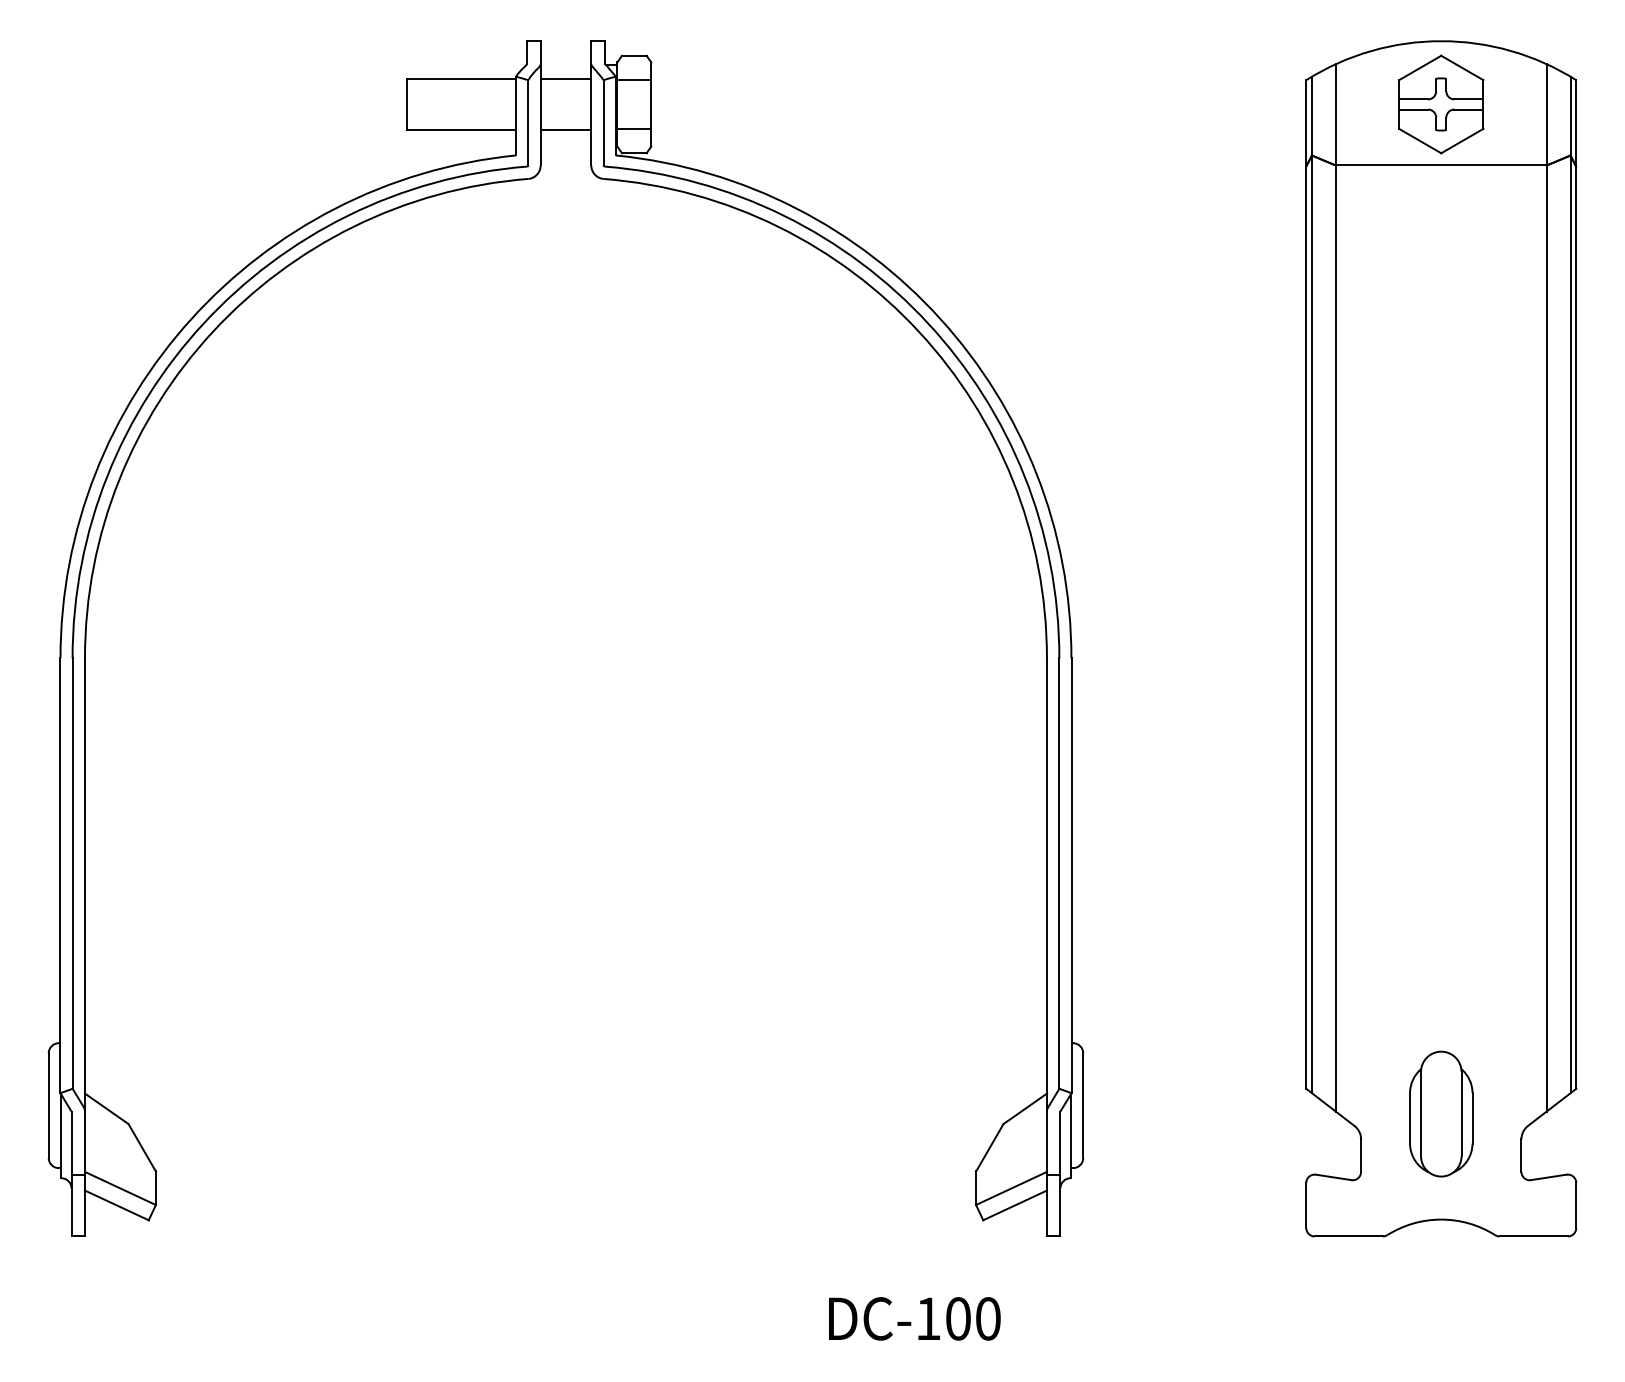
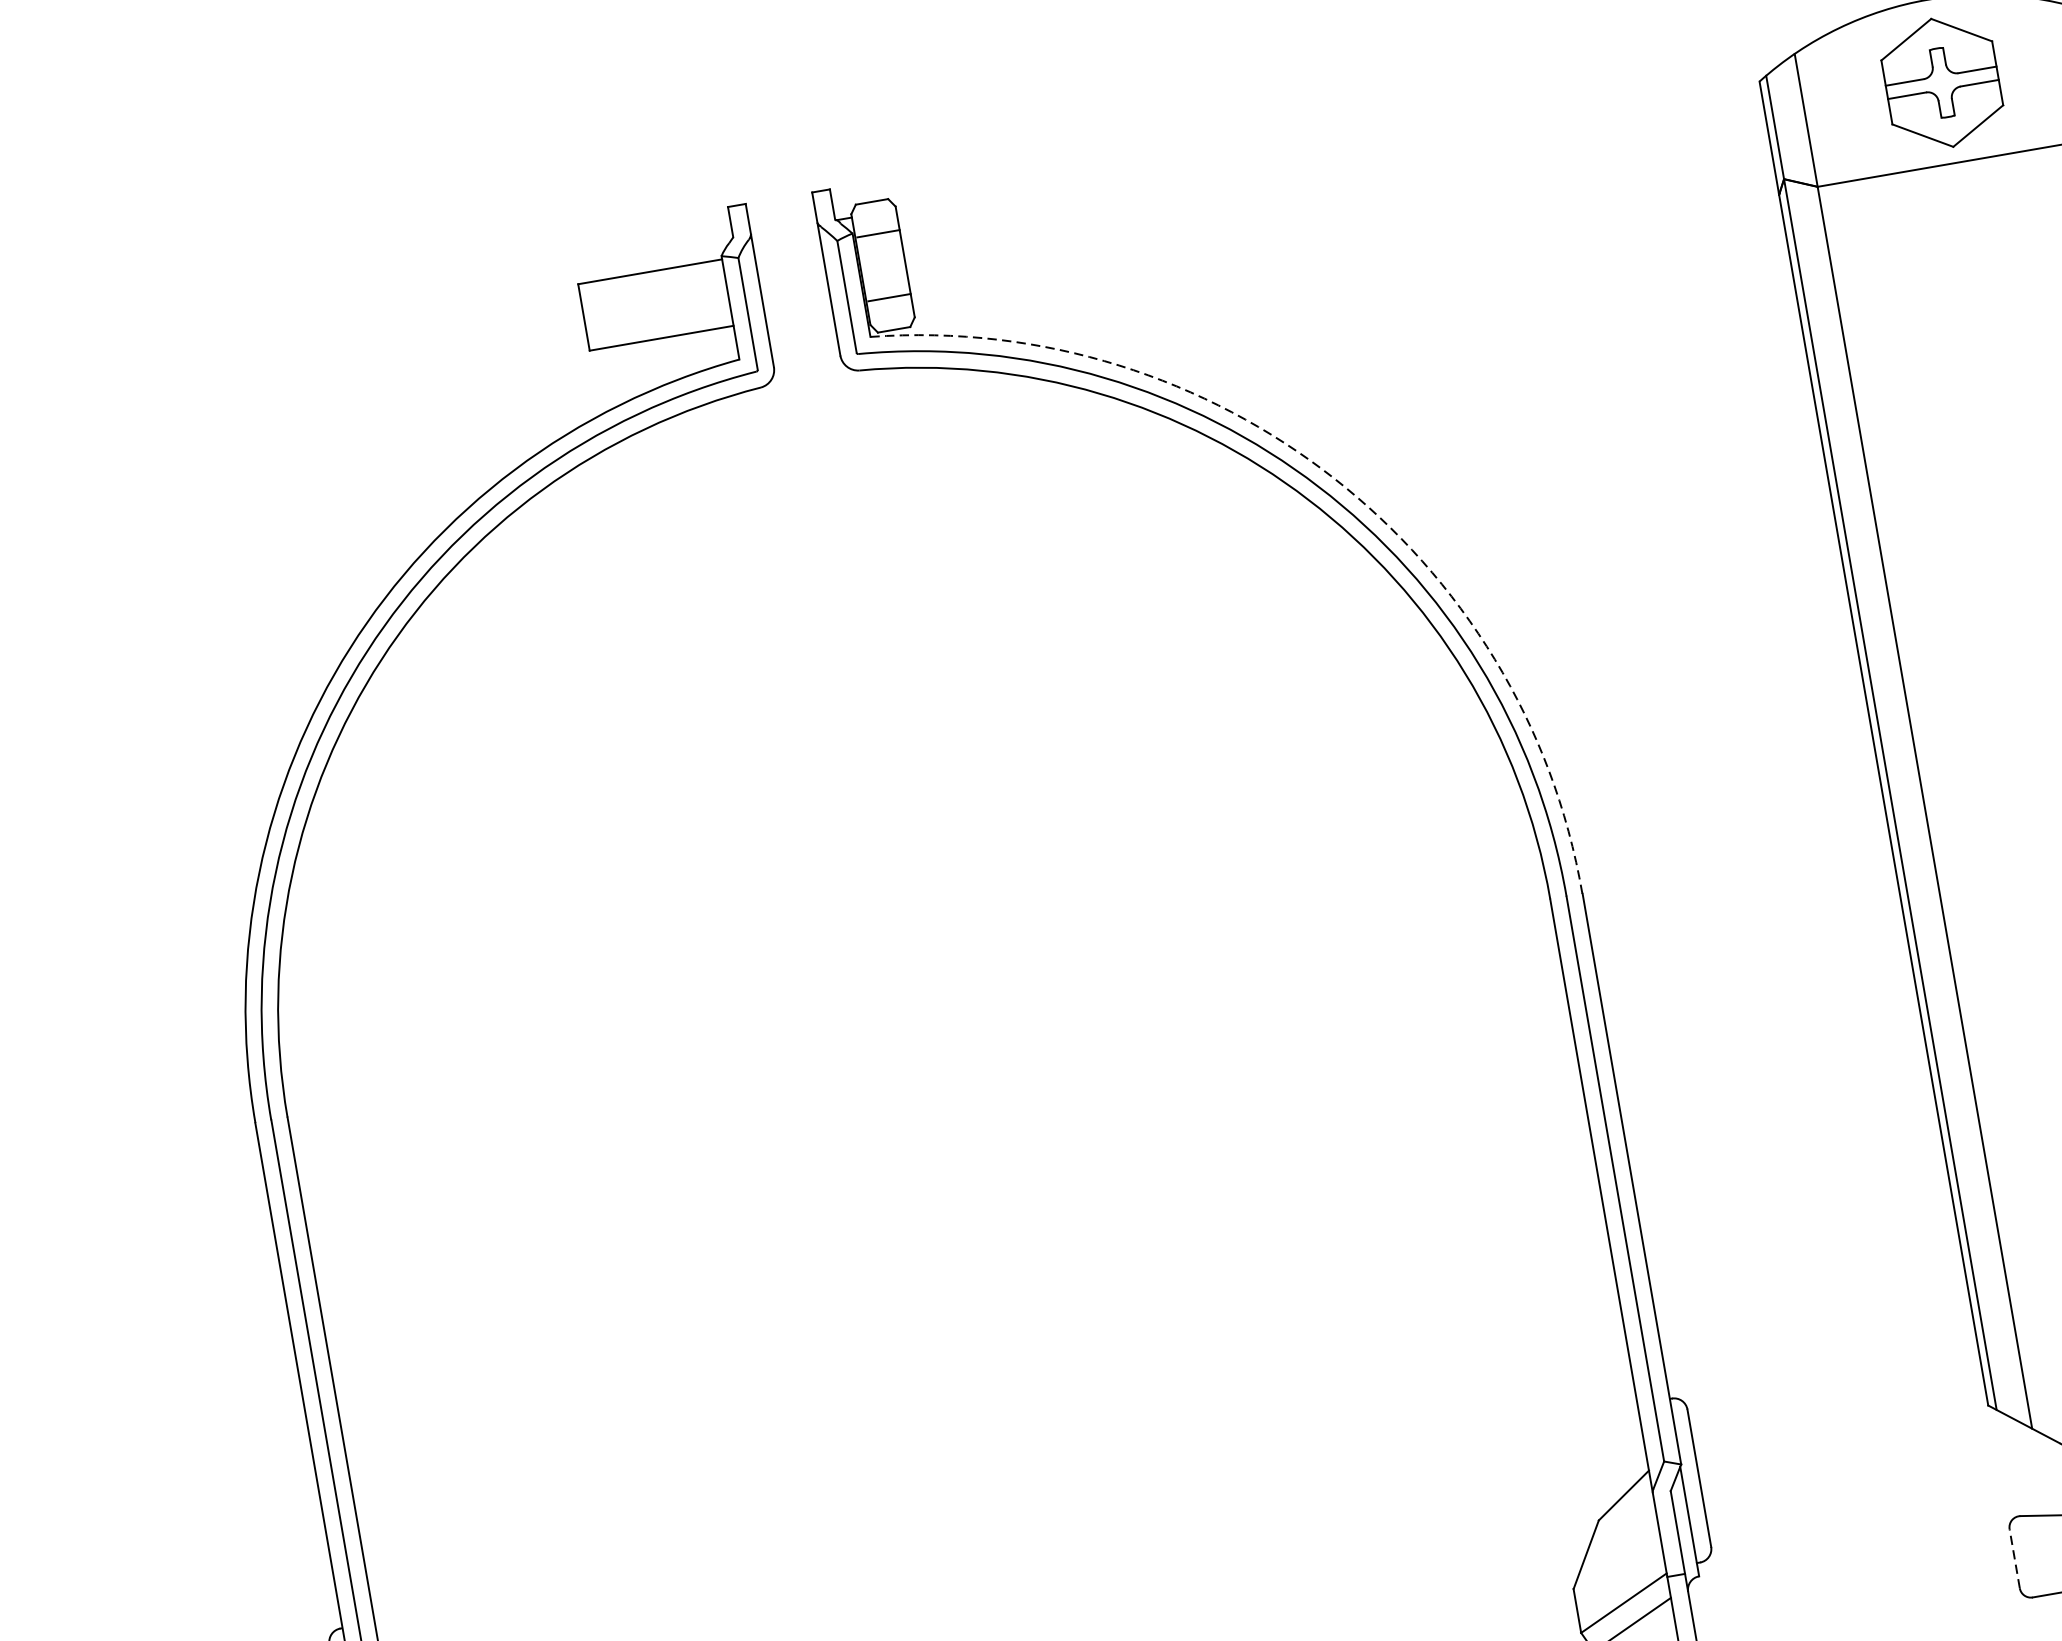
line: (565, 79) -> (787, 248), removed
line: (565, 129) -> (798, 314), removed
arc: (940, 319) -> (1333, 478), solid -> dashed
line: (1306, 1205) -> (2015, 1558), solid -> dashed

